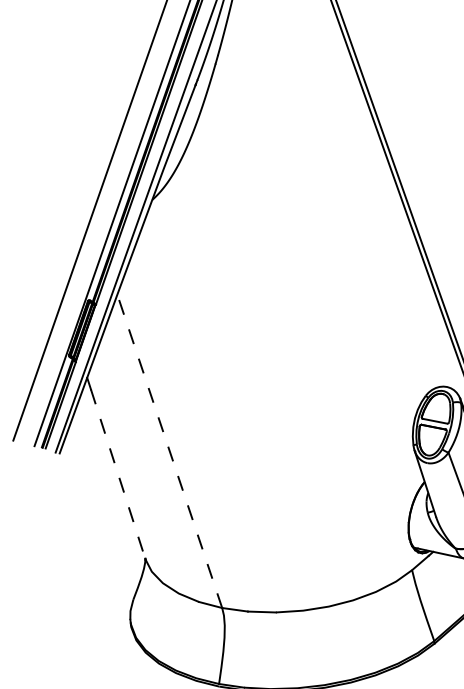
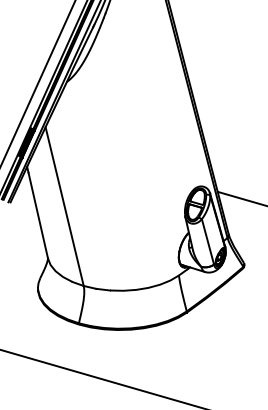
line: (169, 451) -> (64, 206), dashed -> solid
line: (118, 475) -> (38, 216), dashed -> solid

